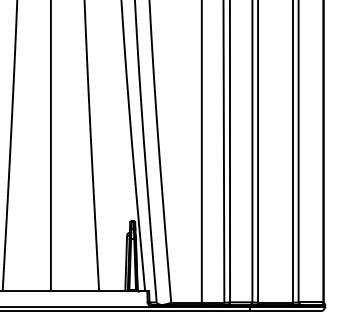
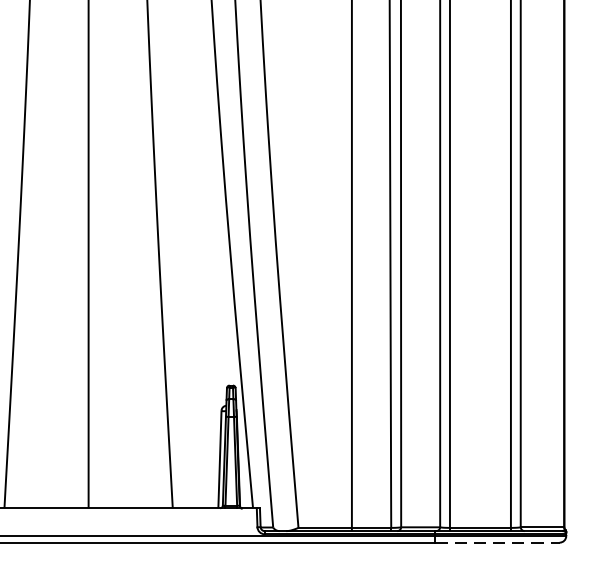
line: (285, 311) -> (497, 543), solid -> dashed

